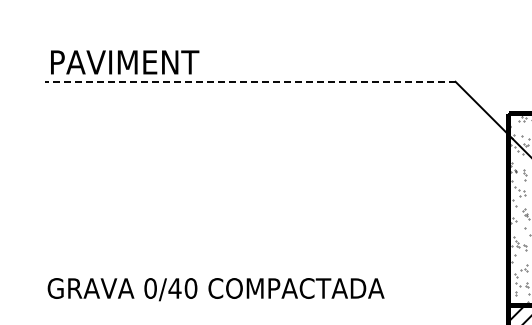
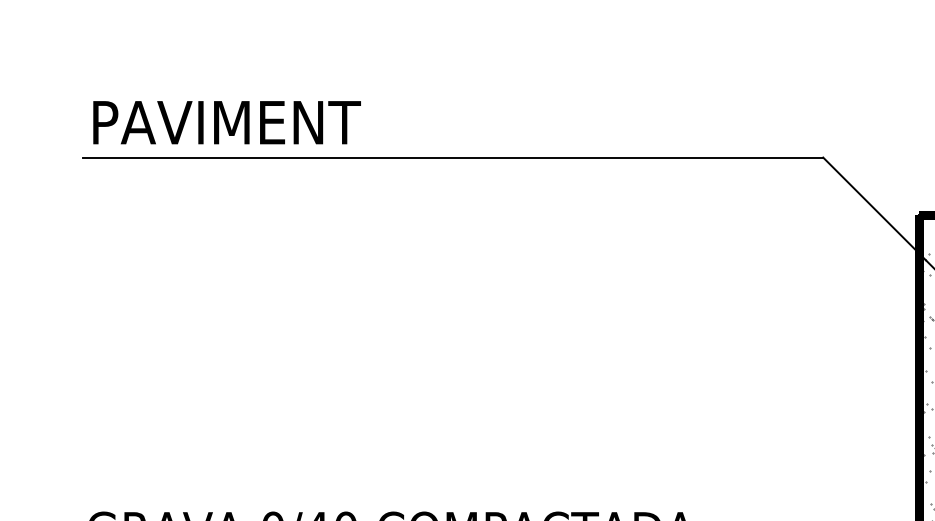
line: (249, 81) -> (451, 157), dashed -> solid

